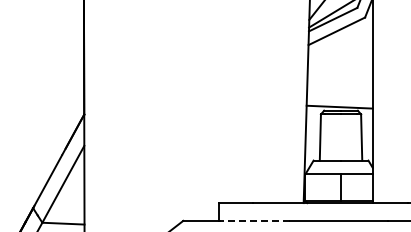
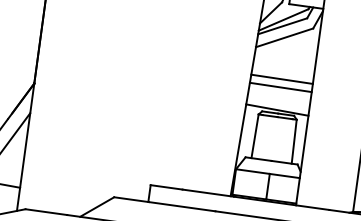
line: (339, 74) -> (281, 79), added
line: (339, 82) -> (280, 86), added
line: (254, 220) -> (181, 206), dashed -> solid

